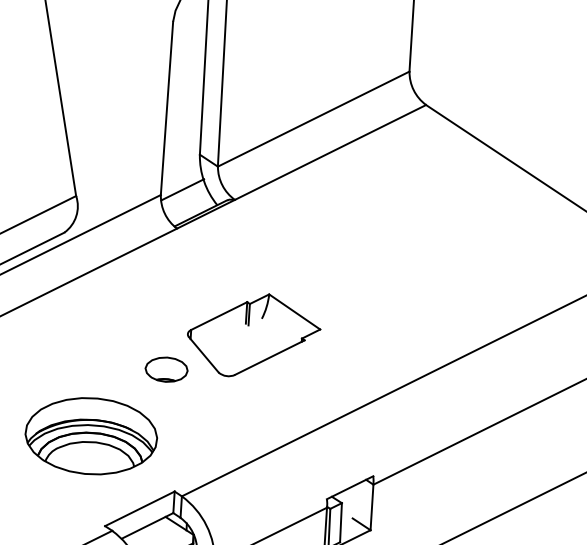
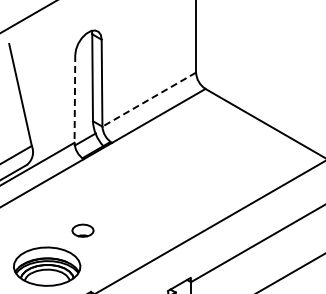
line: (166, 107) -> (74, 98), solid -> dashed
line: (312, 118) -> (148, 99), solid -> dashed
part: (253, 335) -> (125, 210), removed

